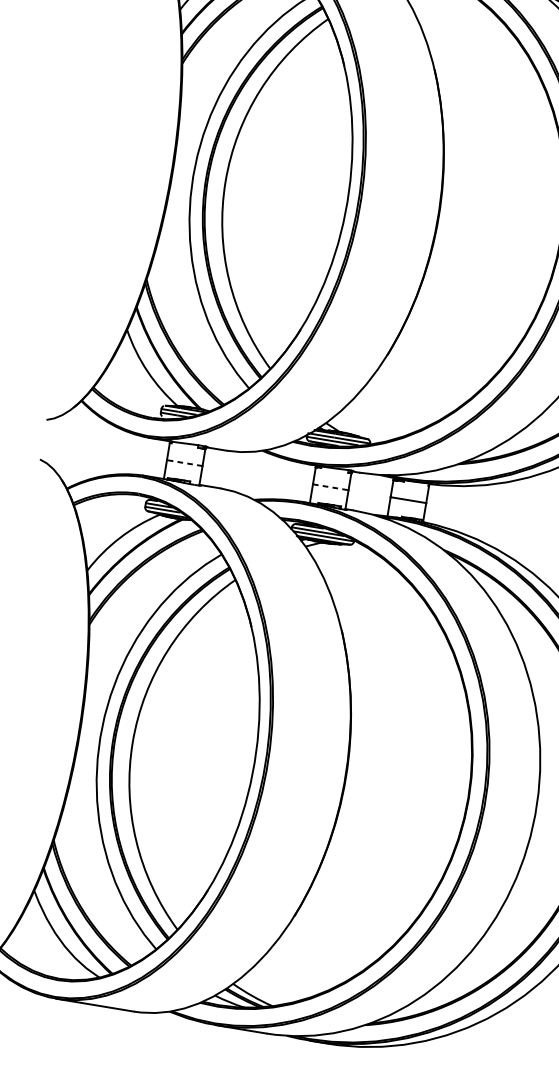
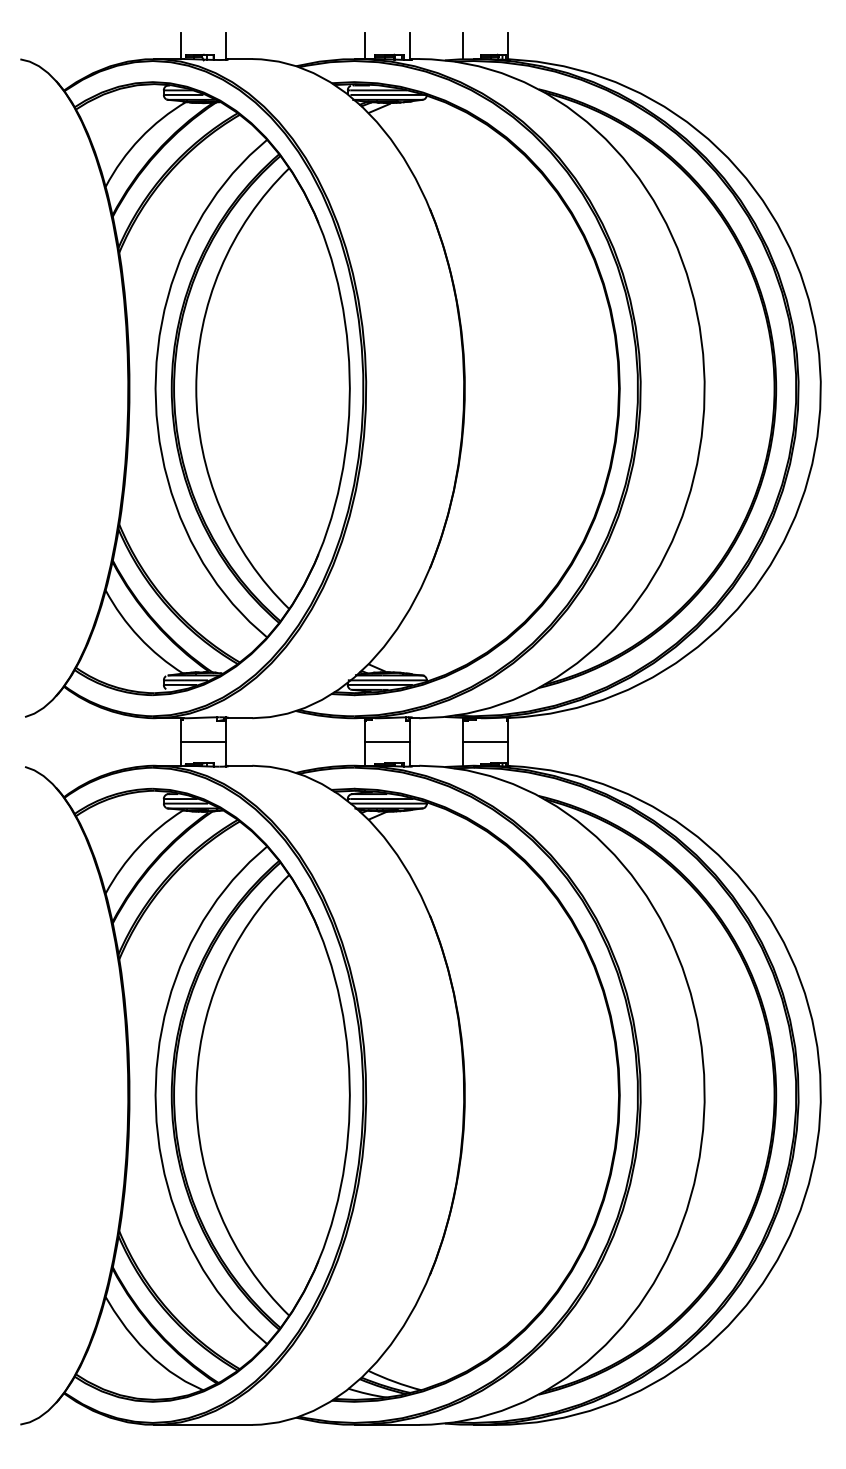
line: (184, 462) -> (202, 741), dashed -> solid
line: (330, 486) -> (387, 741), dashed -> solid

